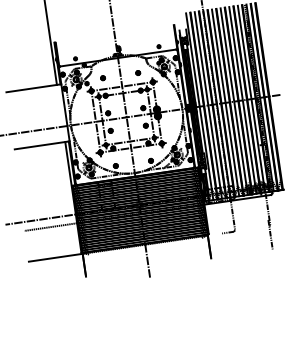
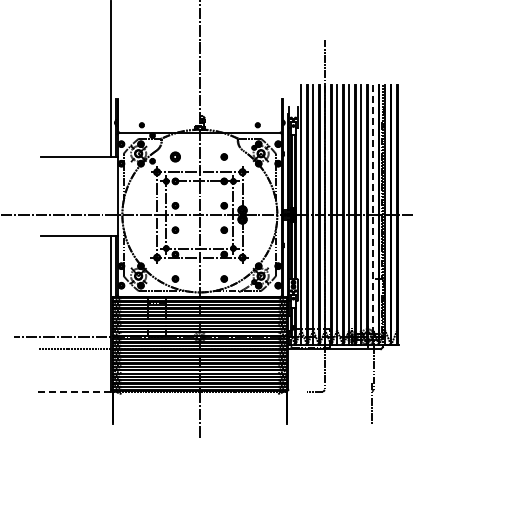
part: (103, 77) -> (175, 156), size x1.6
line: (251, 98) -> (373, 214), solid -> dashed
line: (55, 257) -> (74, 391), solid -> dashed

